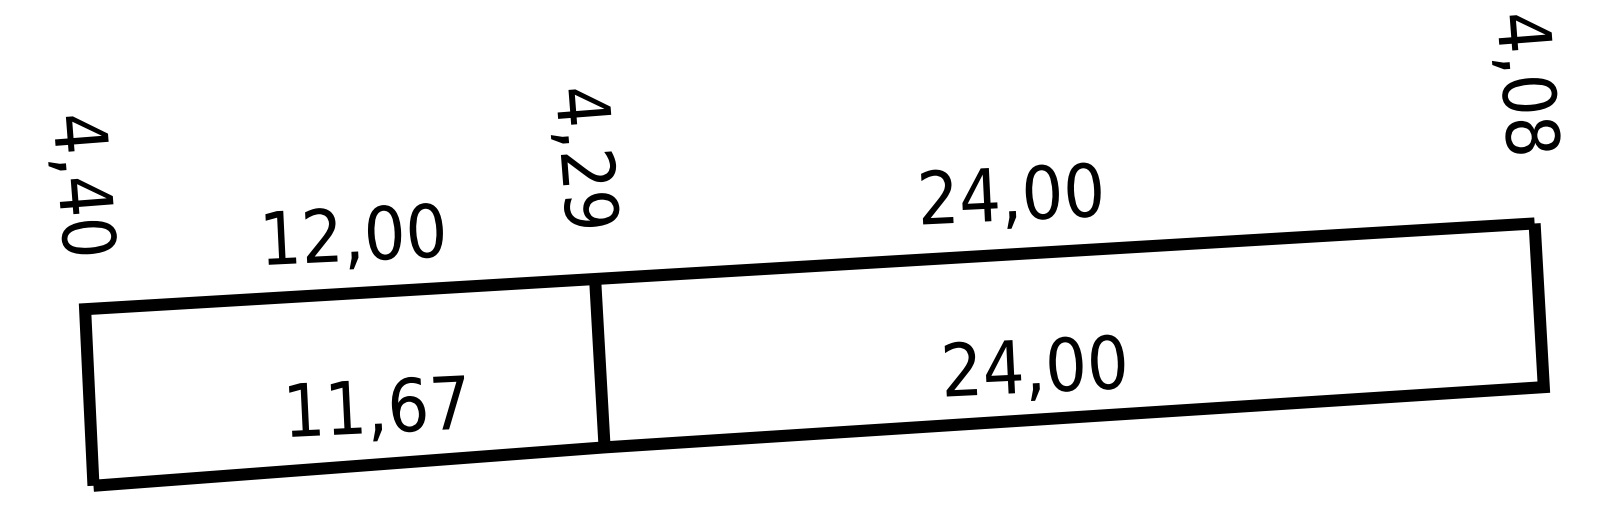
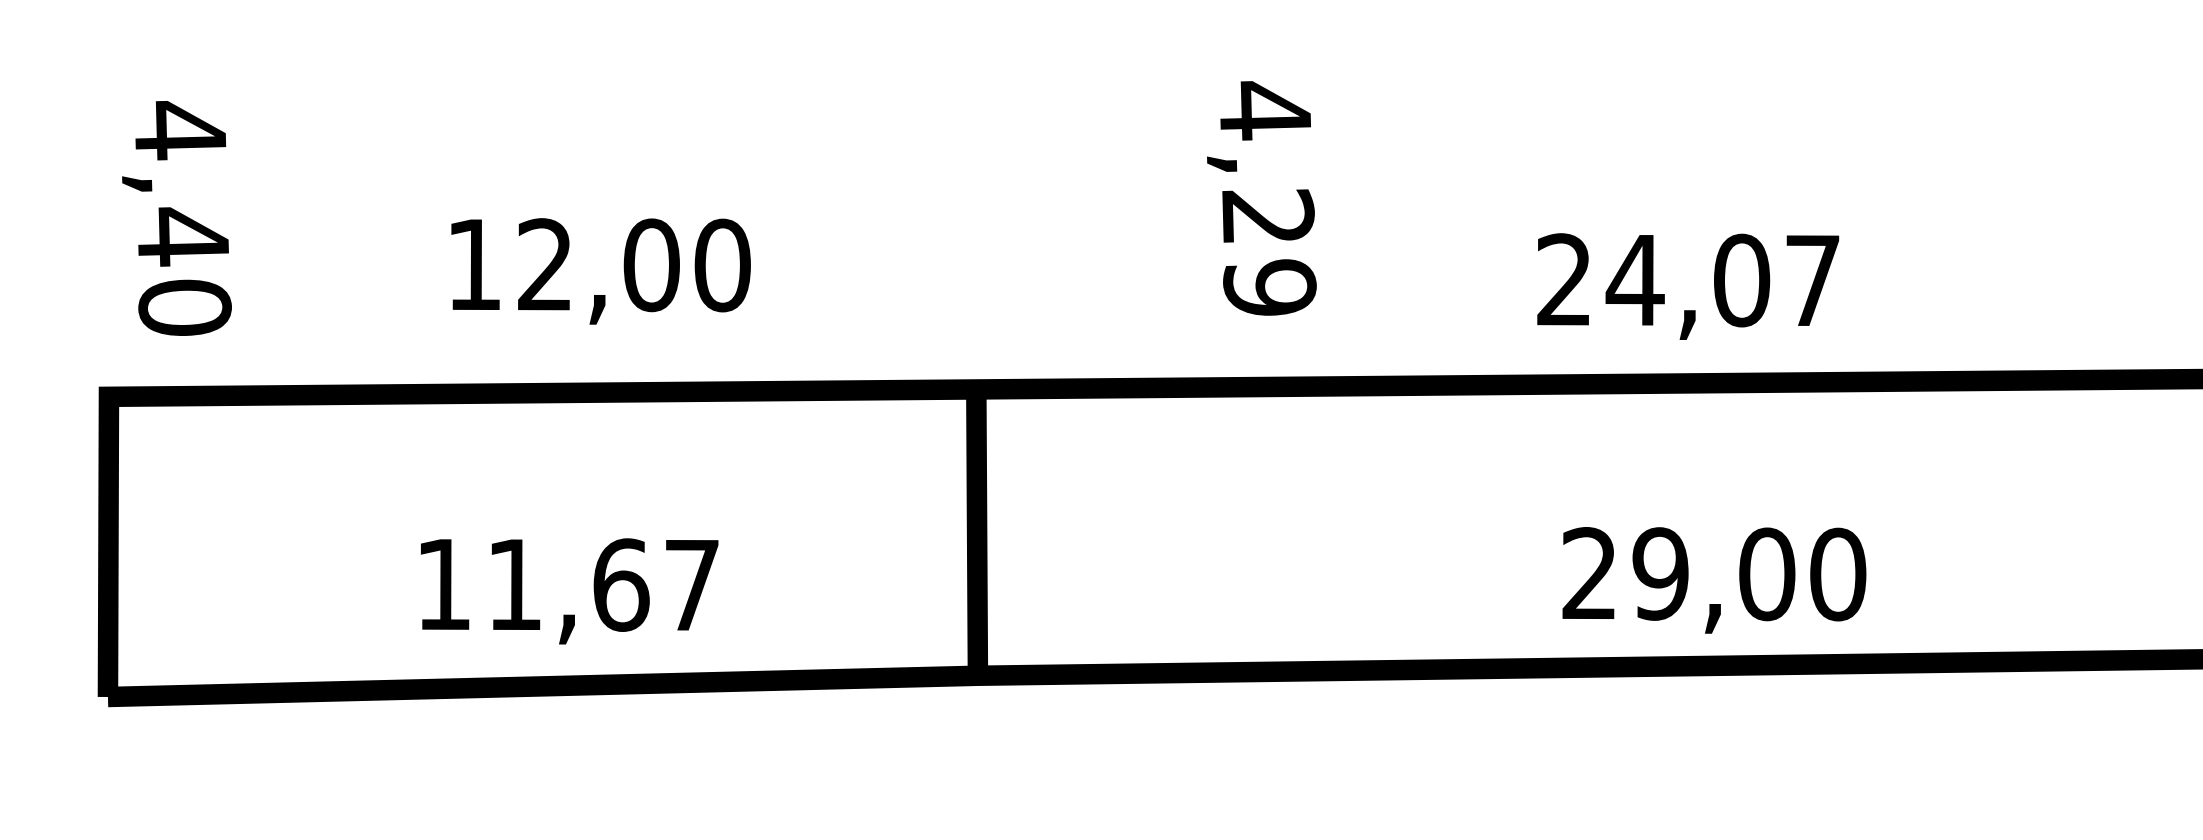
text: (585, 157) -> (1263, 197), moved
text: (82, 185) -> (178, 218), moved
text: (1083, 189) -> (1812, 279), 24,00 -> 24,07
text: (353, 236) -> (598, 269), moved
text: (1003, 366) -> (1661, 572), 24,00 -> 29,00
text: (376, 408) -> (567, 588), moved

